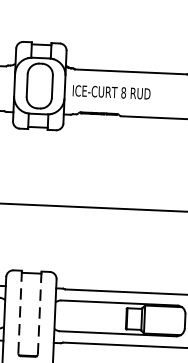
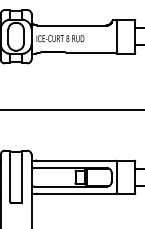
line: (20, 311) -> (10, 175), dashed -> solid
line: (40, 313) -> (22, 176), dashed -> solid

